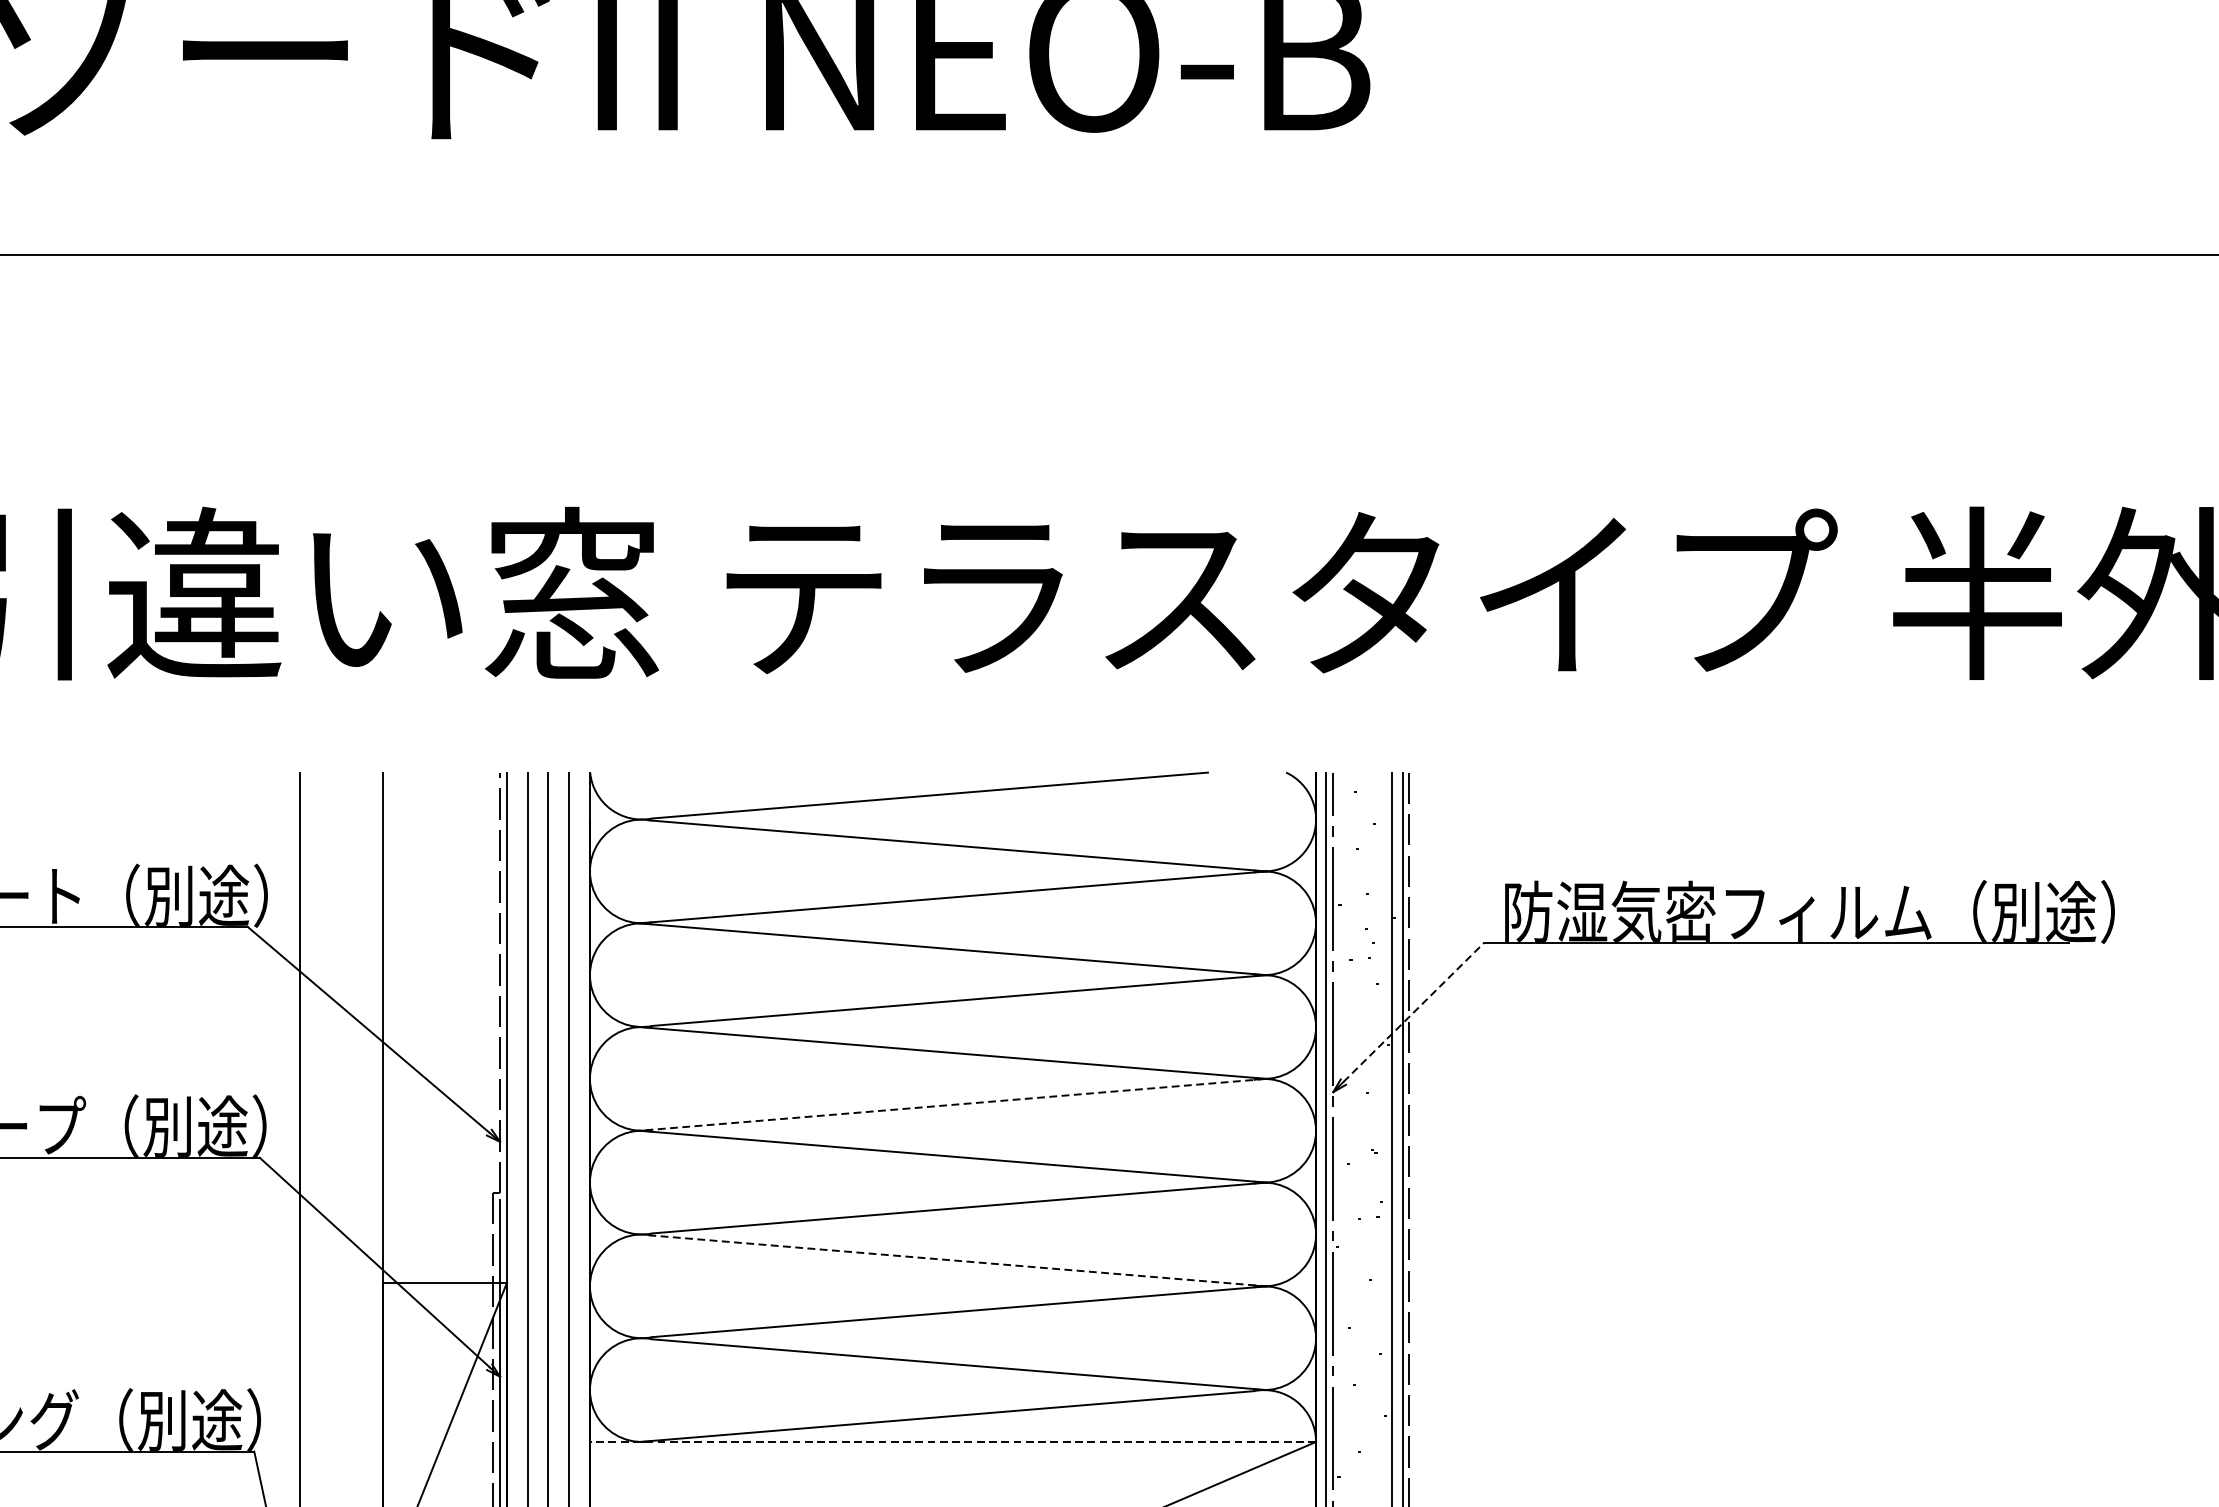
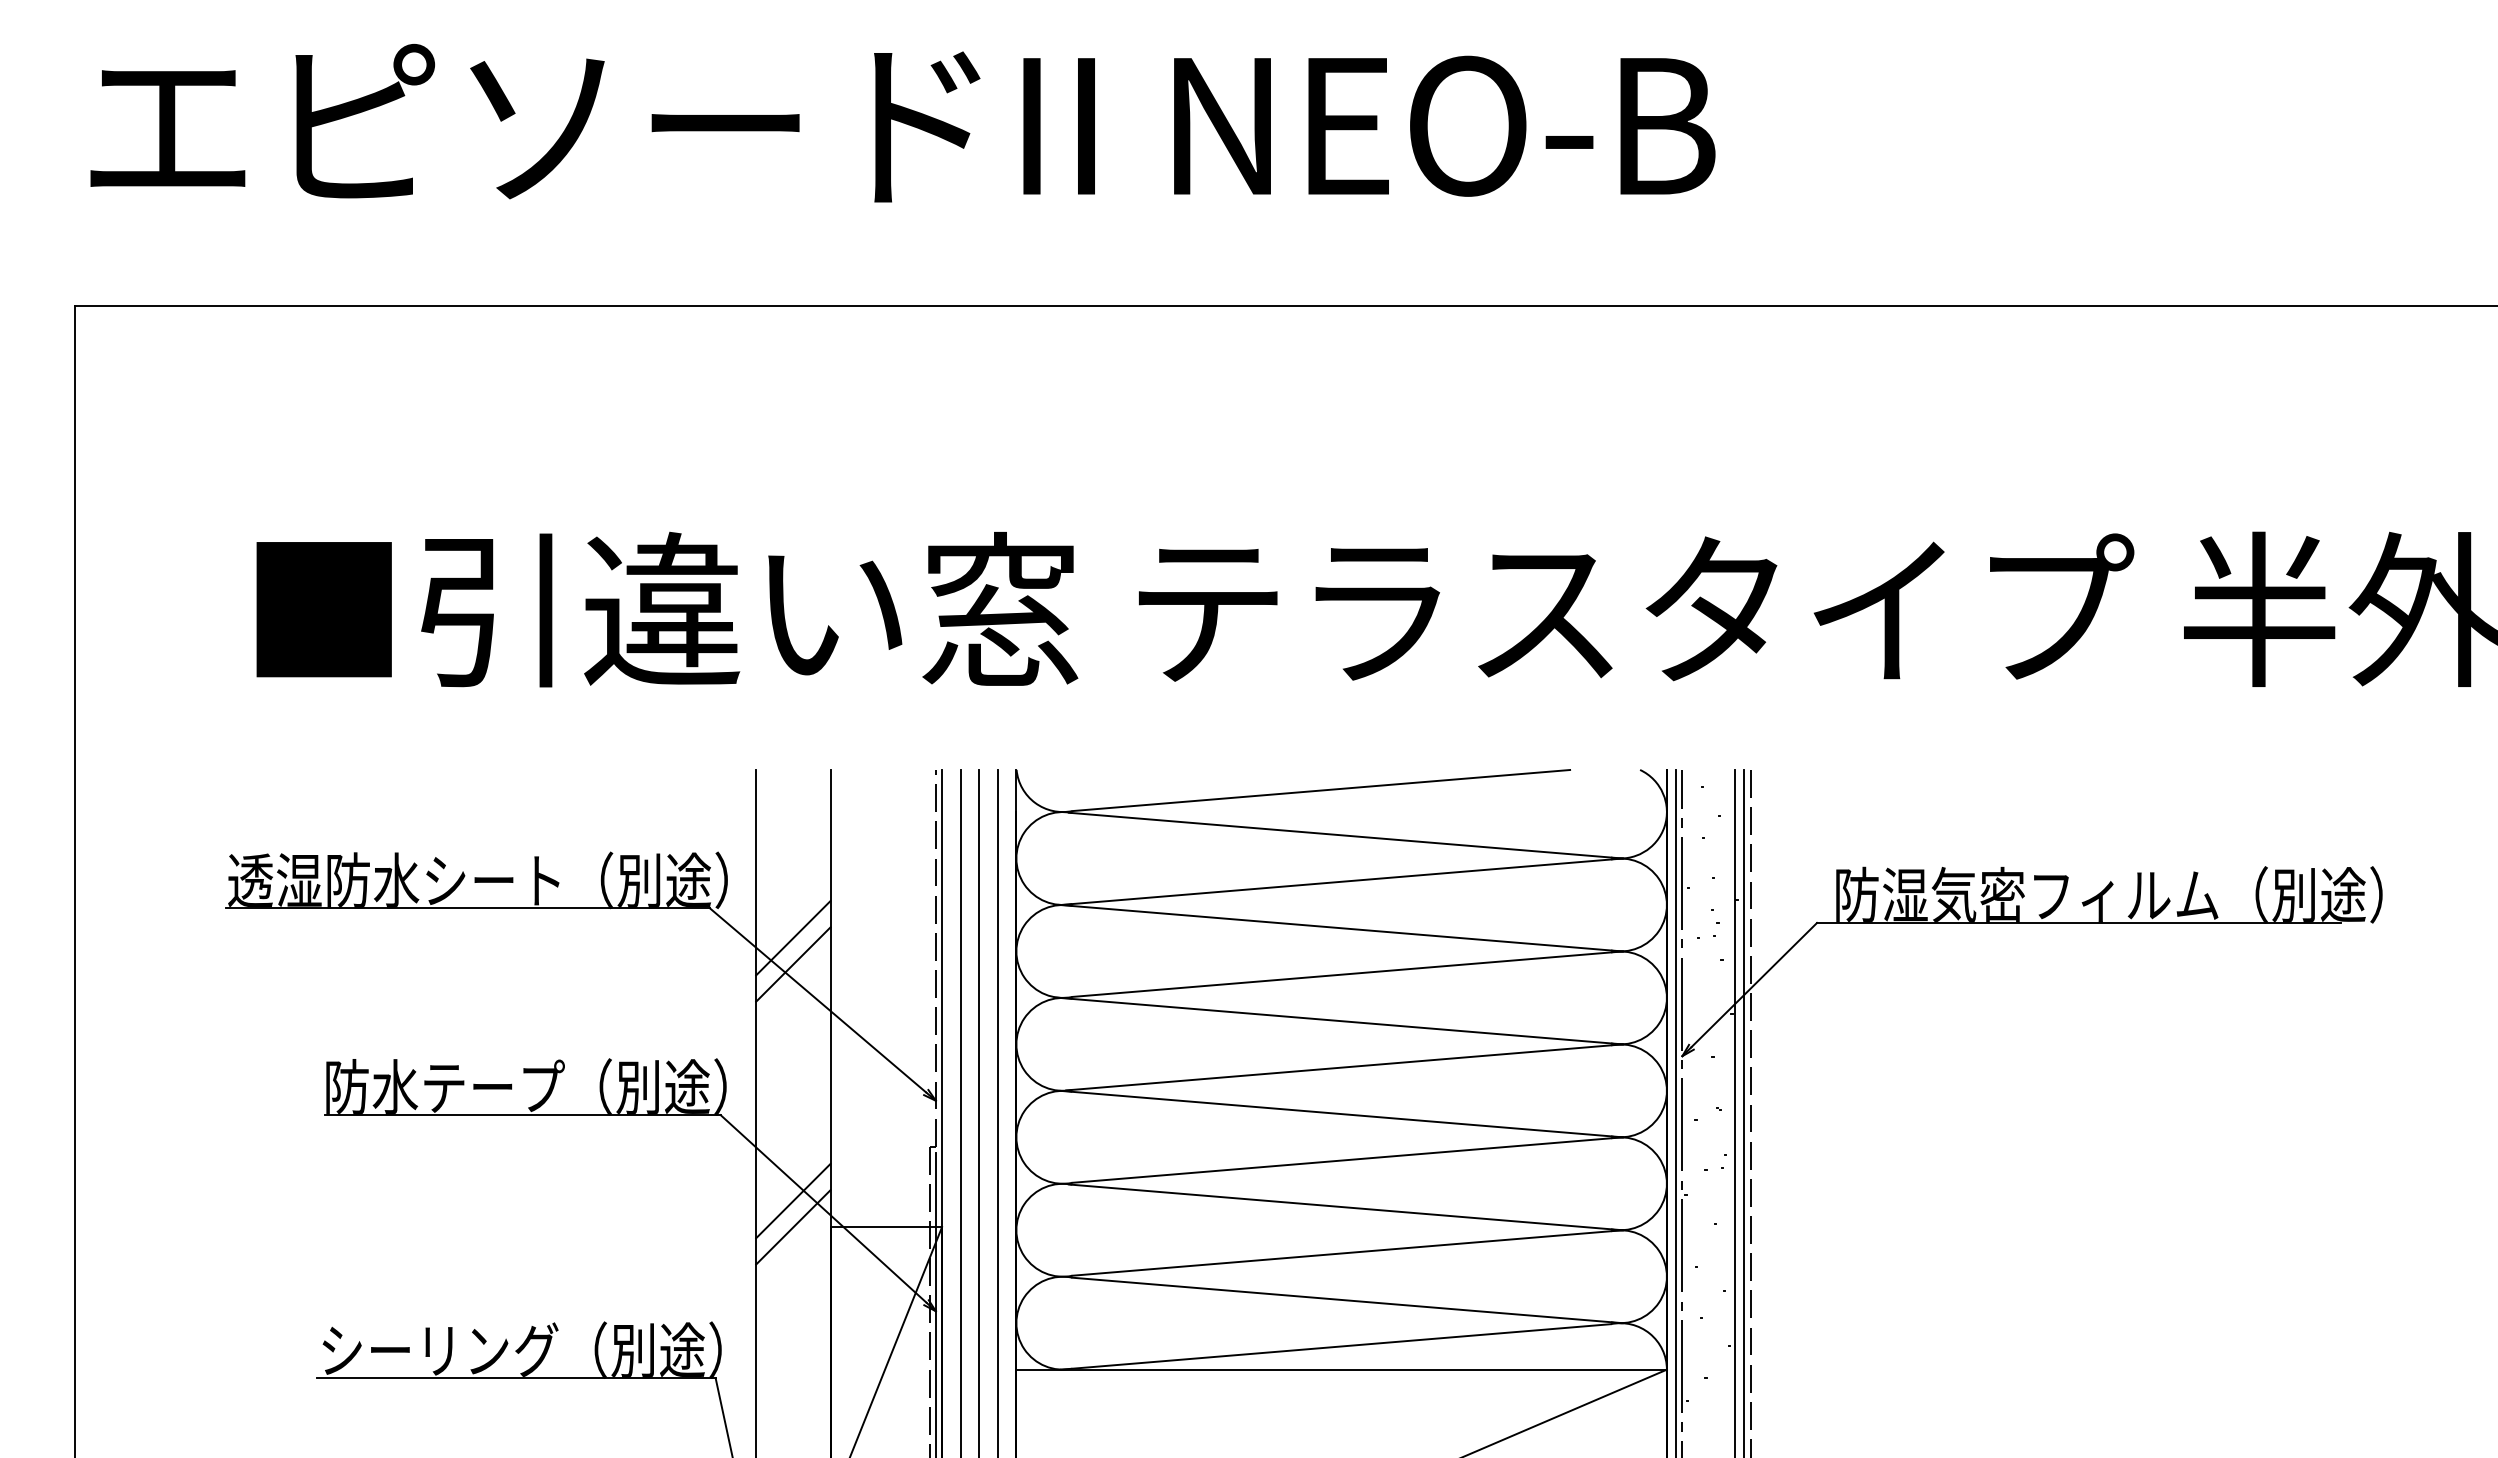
line: (341, 960) -> (793, 938), added
line: (341, 989) -> (793, 964), added
line: (1413, 1012) -> (1754, 984), dashed -> solid
line: (957, 1104) -> (1345, 1067), dashed -> solid
line: (341, 1253) -> (793, 1200), added
line: (957, 1260) -> (1345, 1207), dashed -> solid
line: (341, 1283) -> (793, 1227), added
line: (952, 1441) -> (1341, 1369), dashed -> solid

